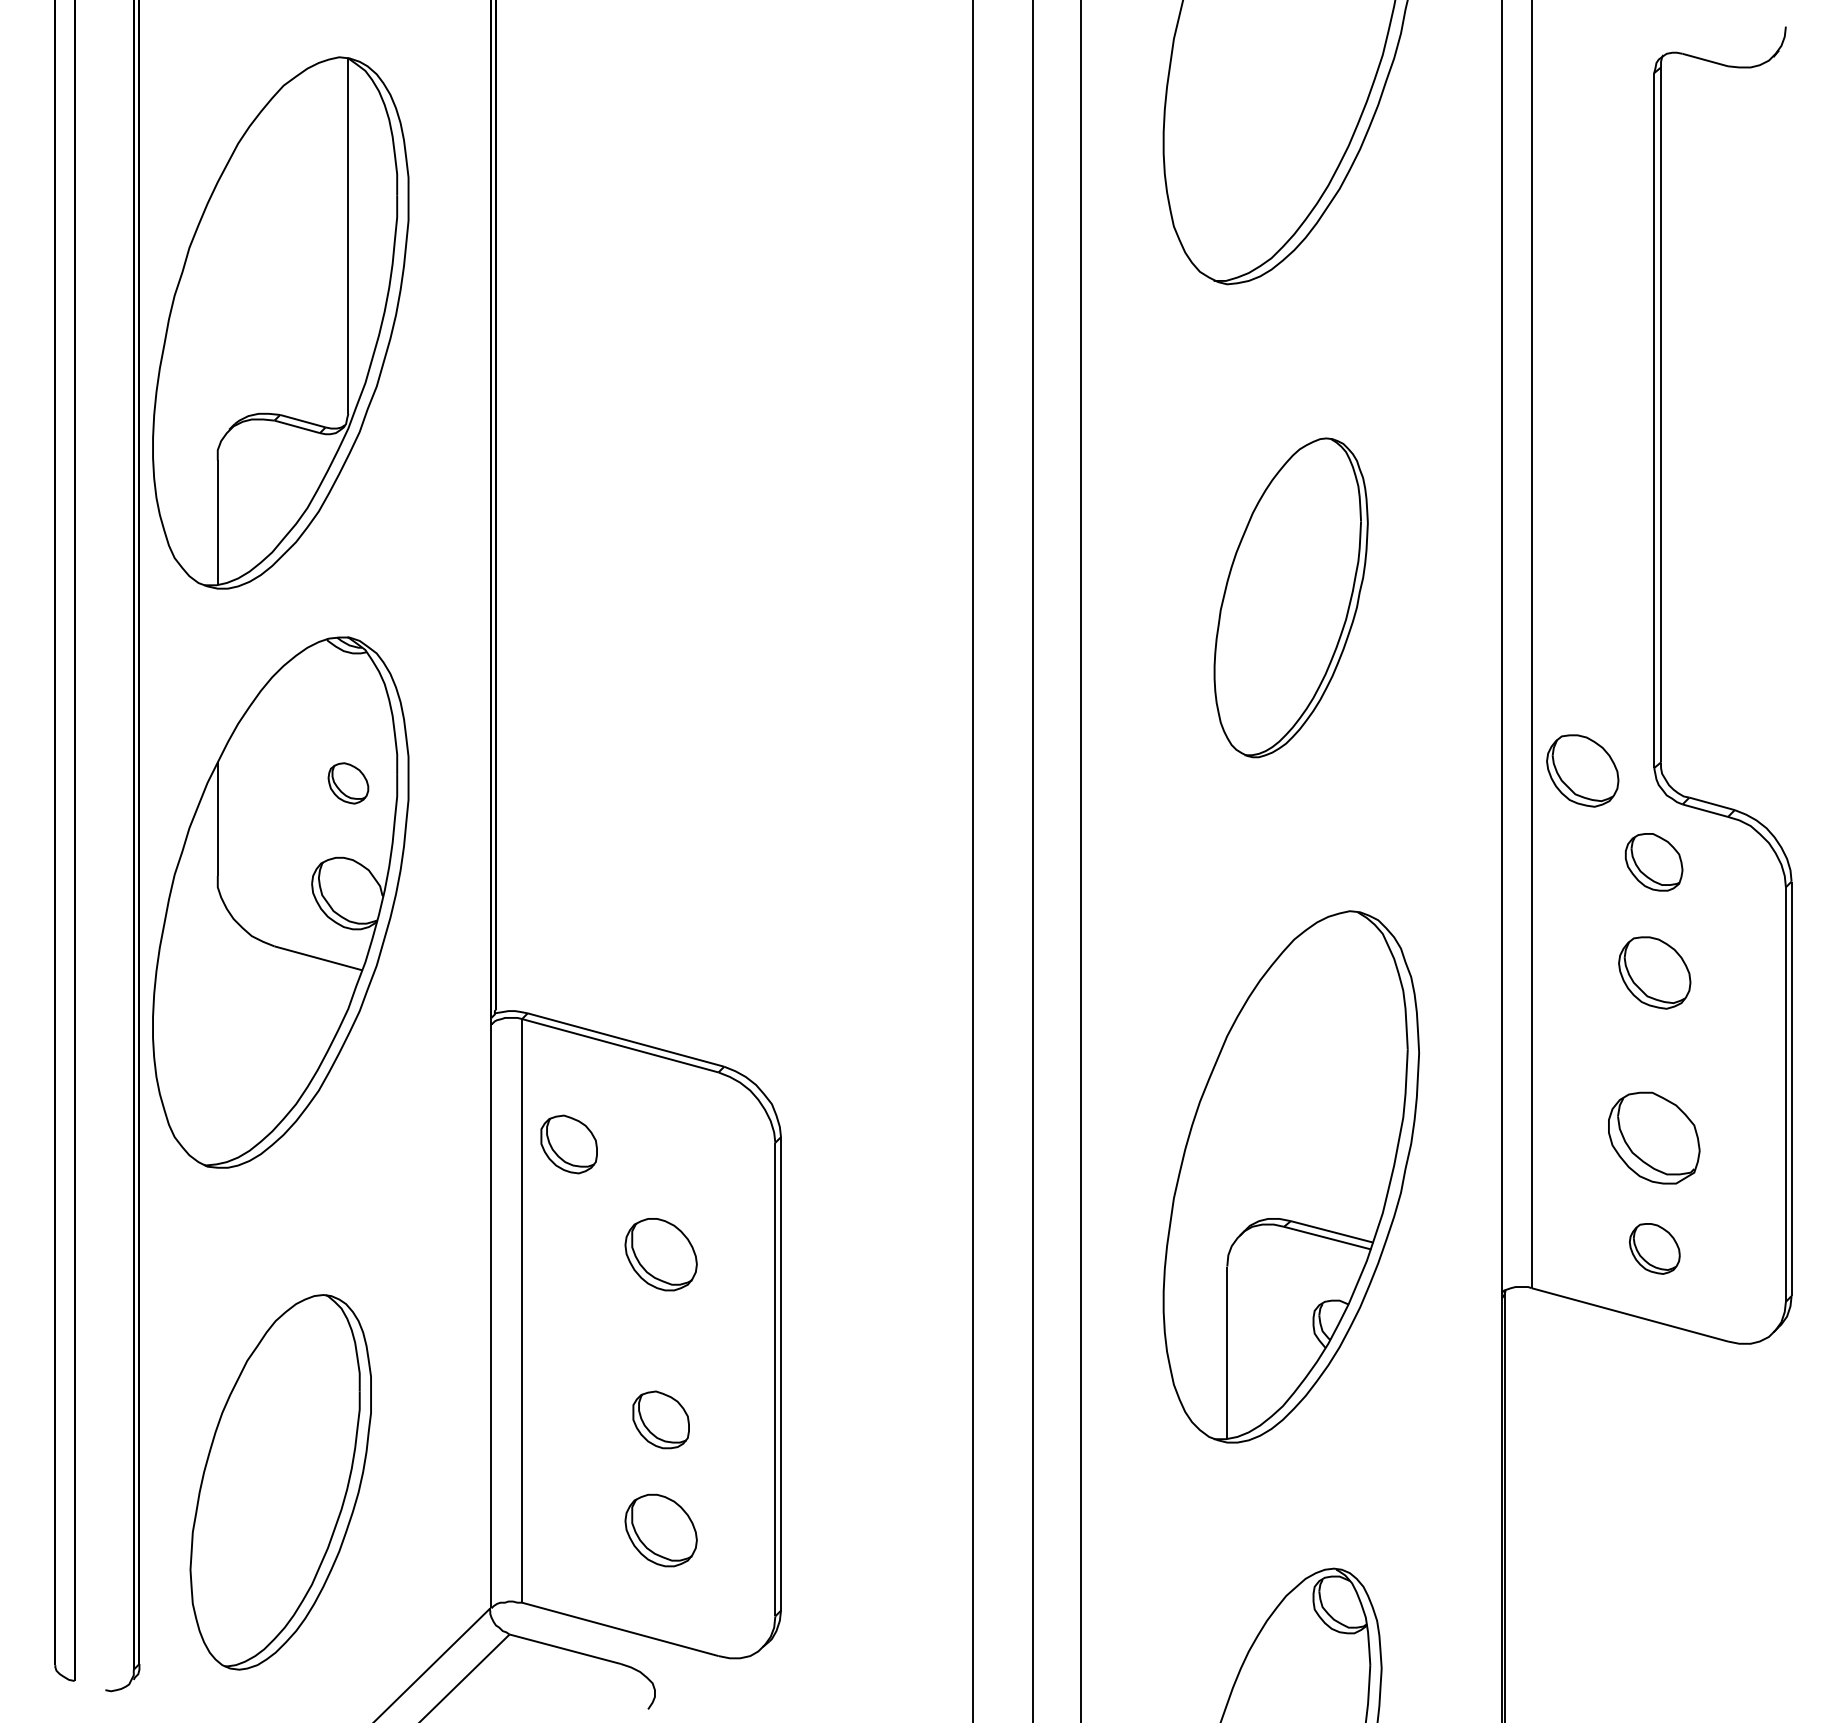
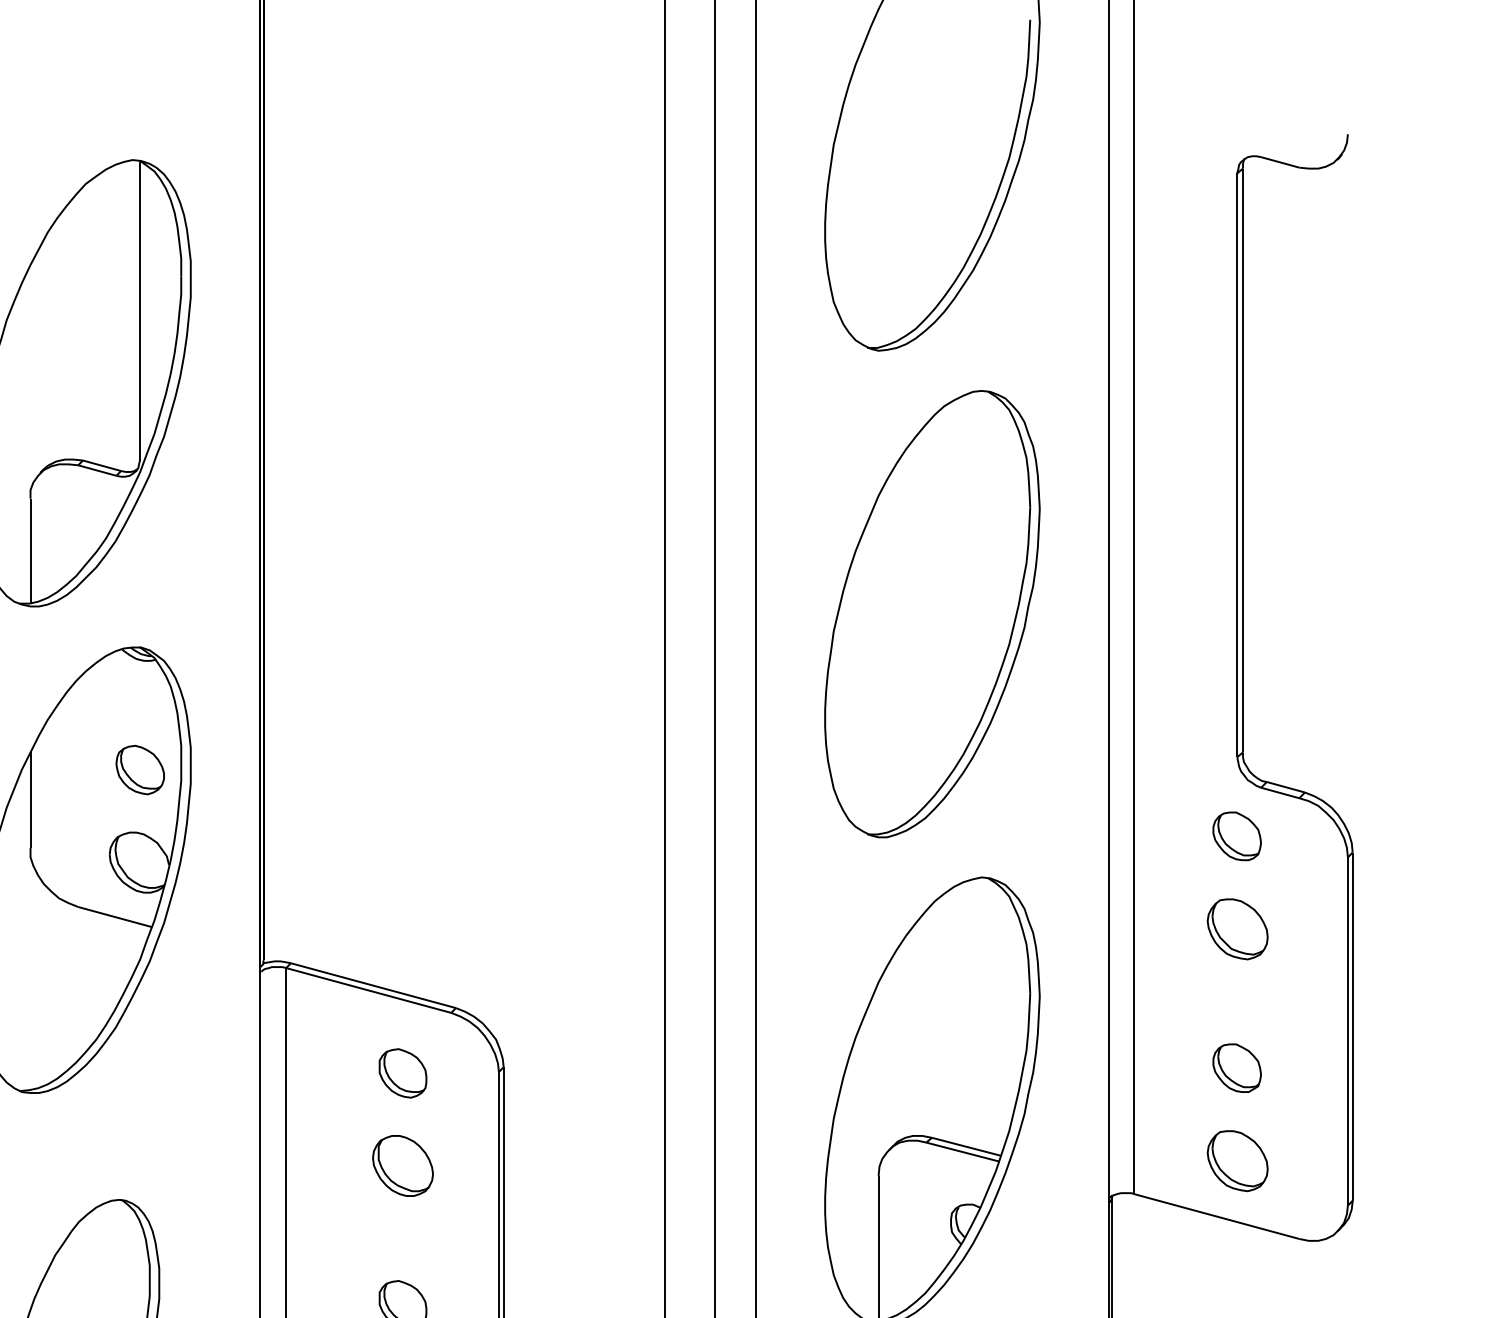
part: (1290, 597) -> (931, 613), size x1.67
part: (1582, 770) -> (1177, 759), removed
part: (348, 783) -> (140, 770), size x1.43
part: (1653, 1138) -> (1236, 1068), size x0.62
part: (568, 1144) -> (402, 1073), moved
part: (1654, 1248) -> (1237, 1160), size x1.43

